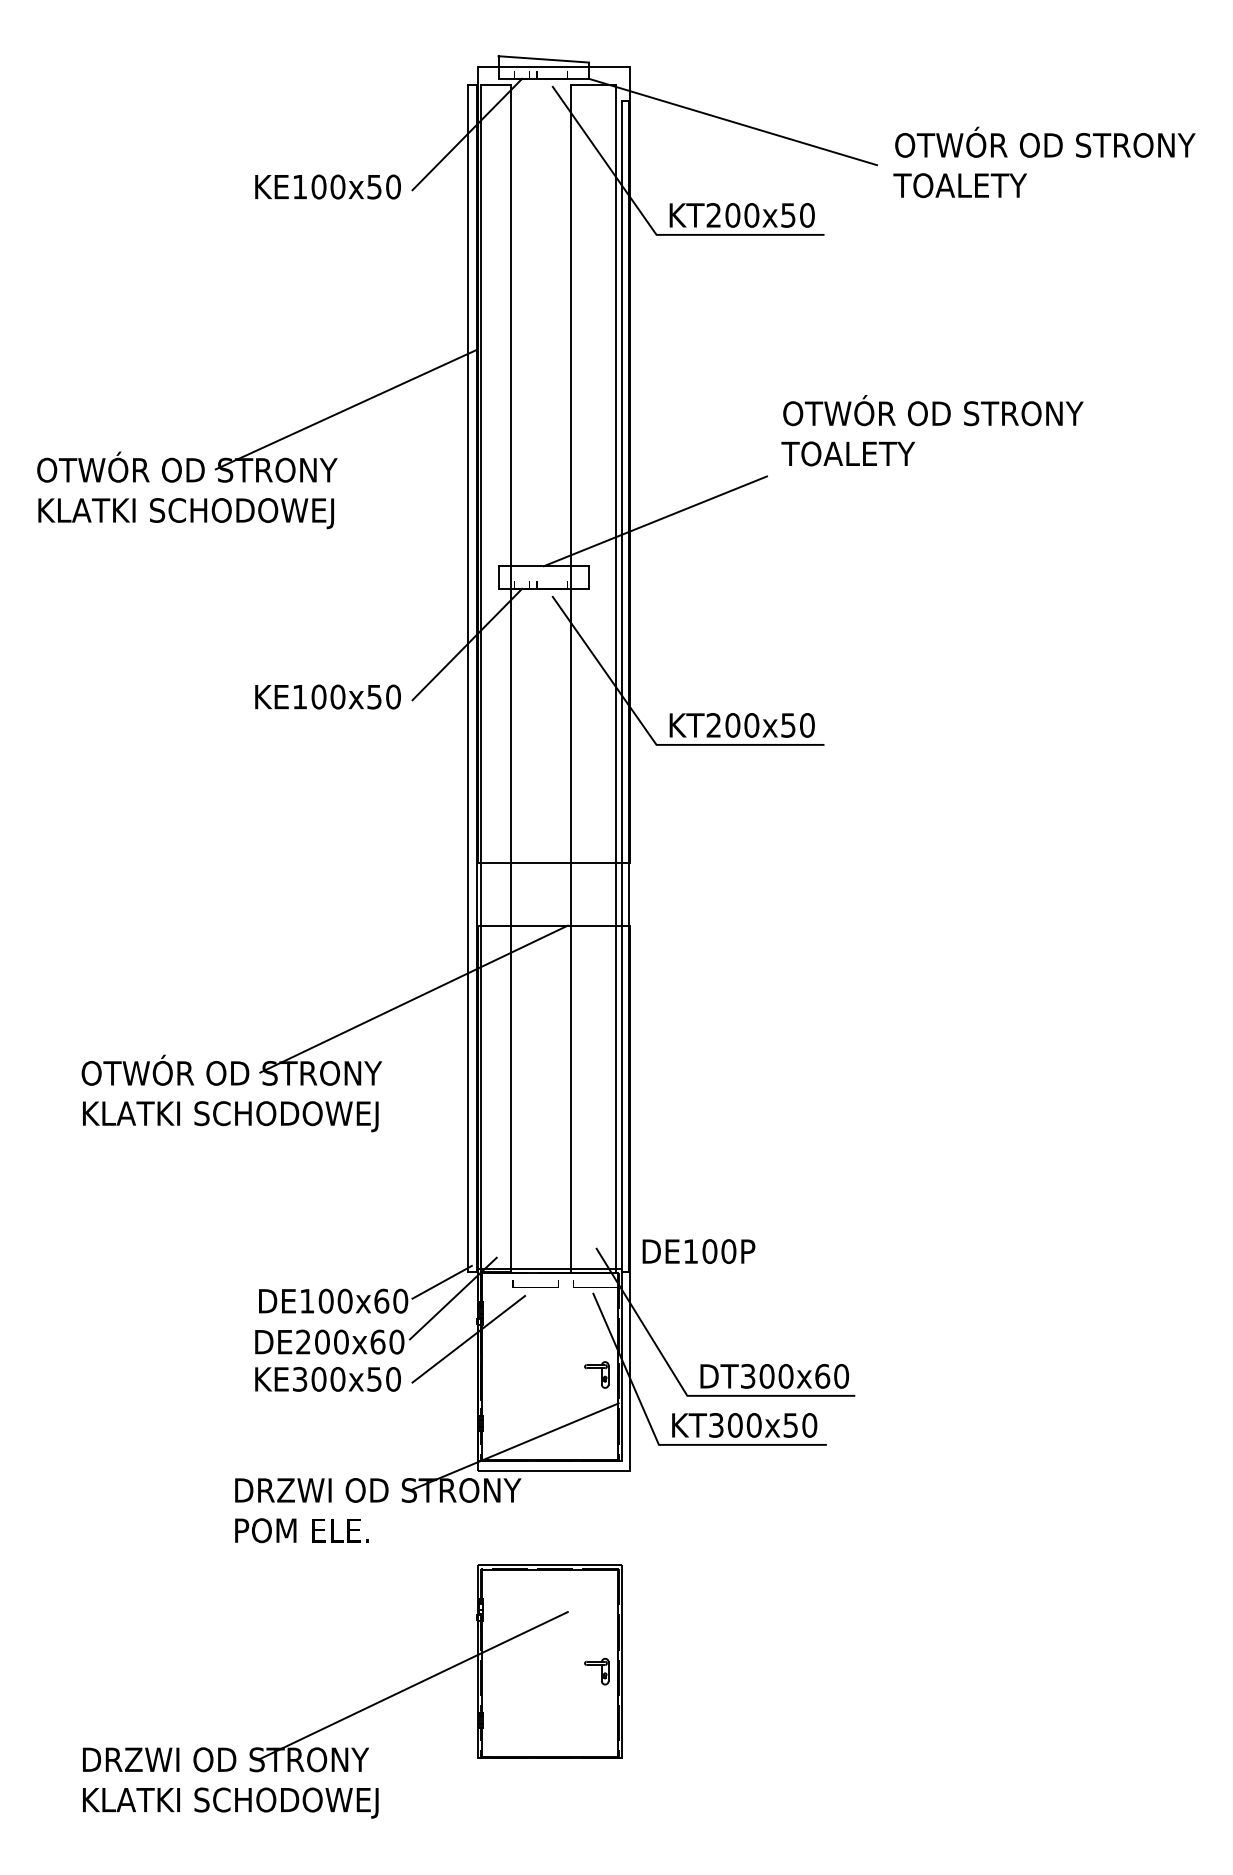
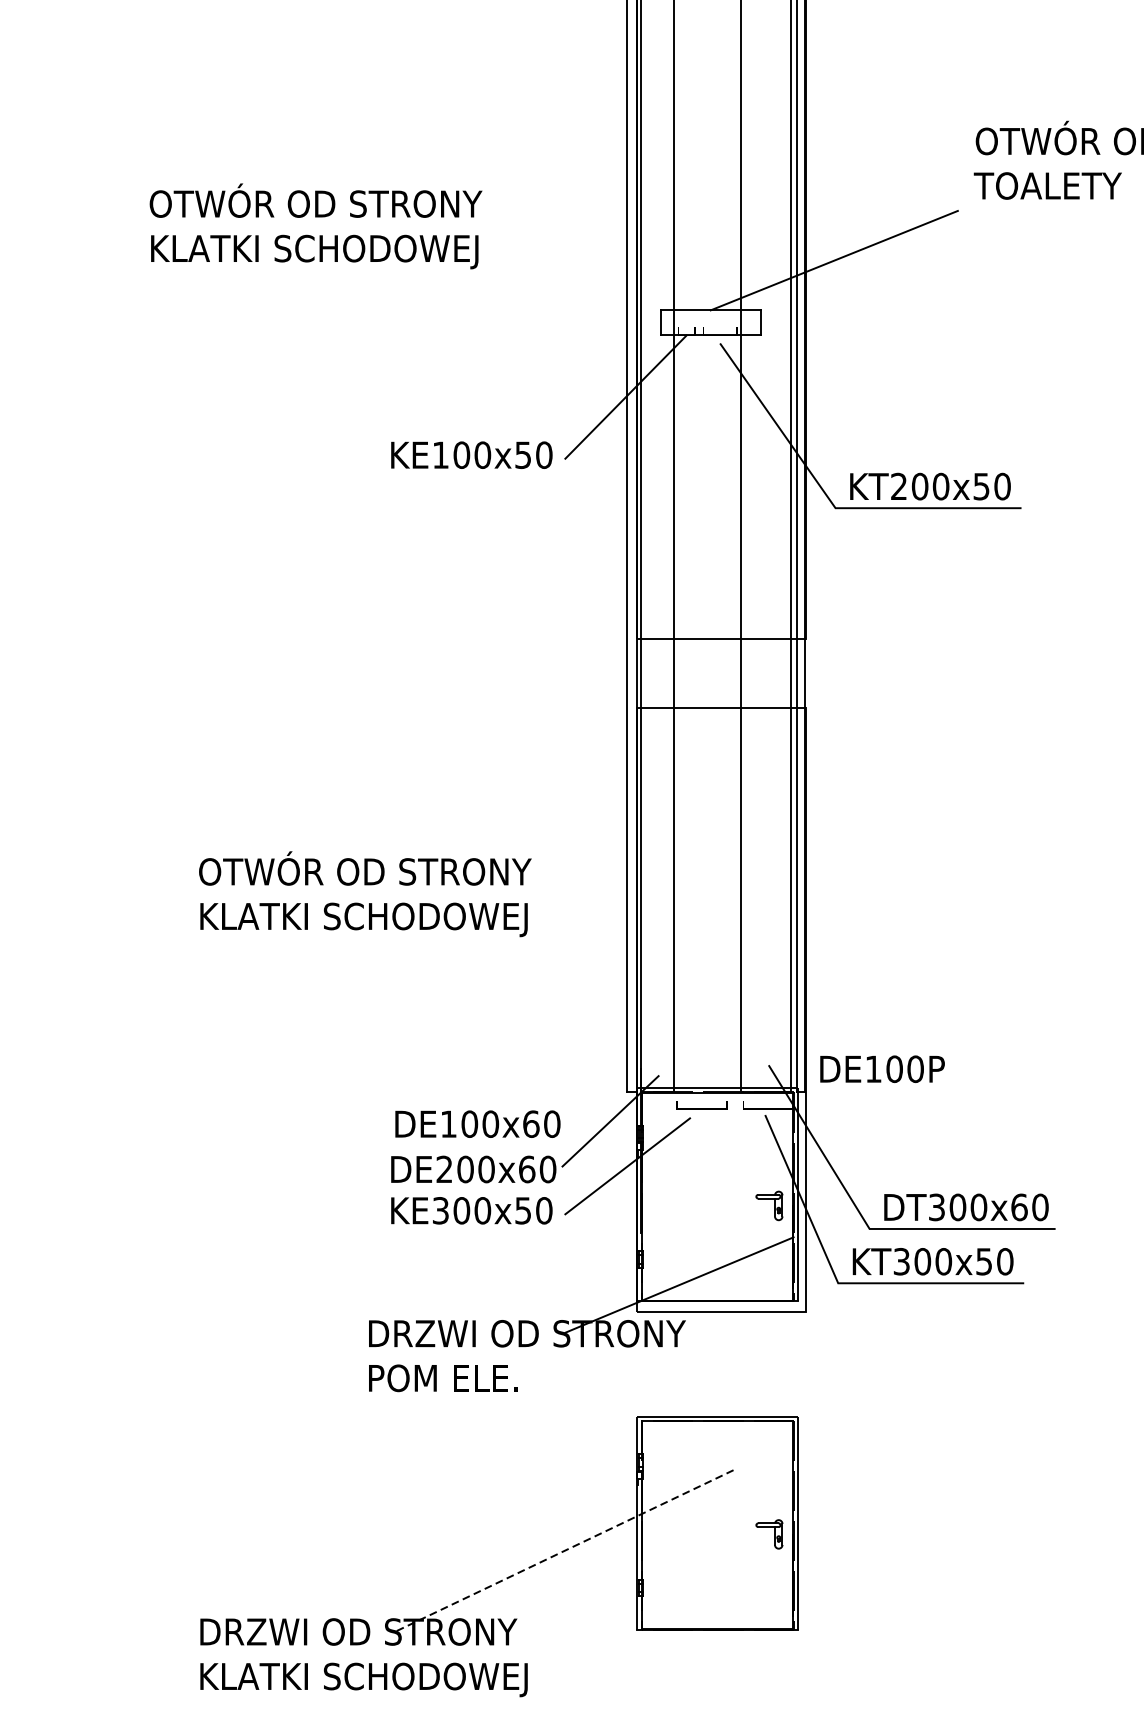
line: (346, 409) -> (492, 136), removed
line: (413, 998) -> (566, 789), removed
line: (441, 1281) -> (597, 1102), removed
line: (414, 1685) -> (567, 1549), solid -> dashed

